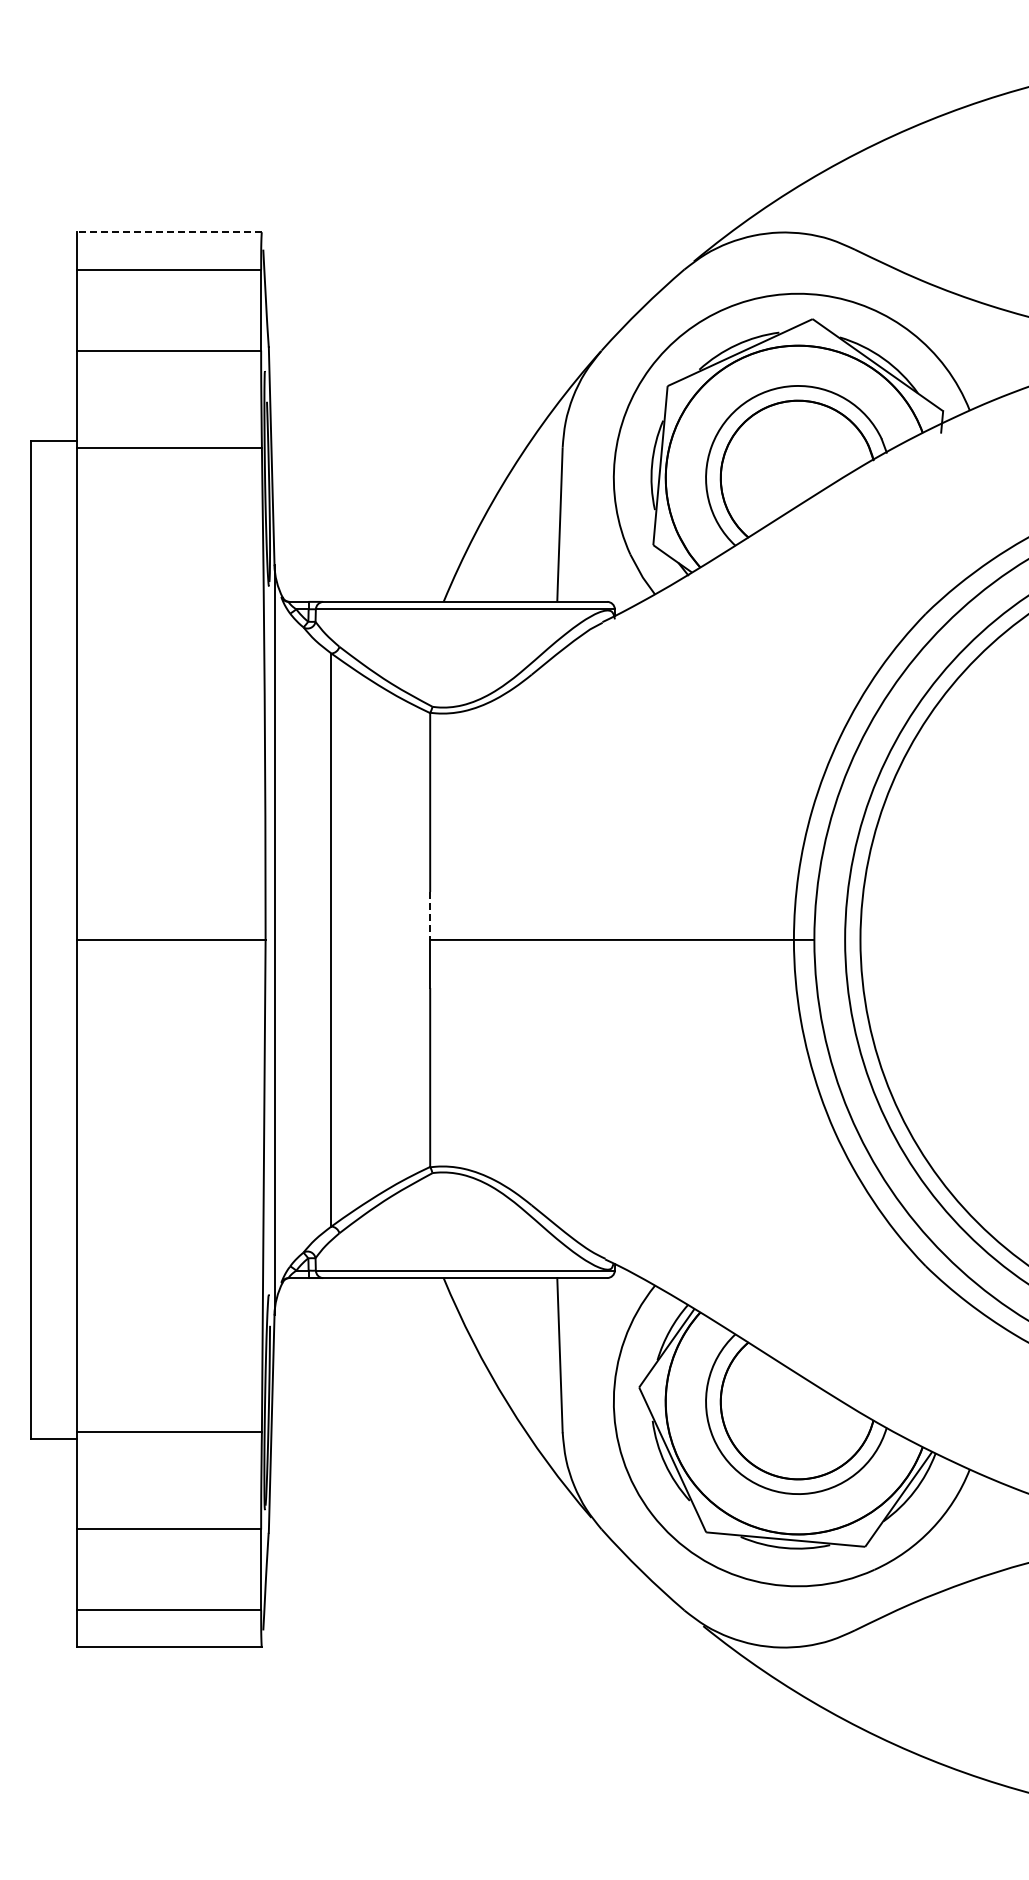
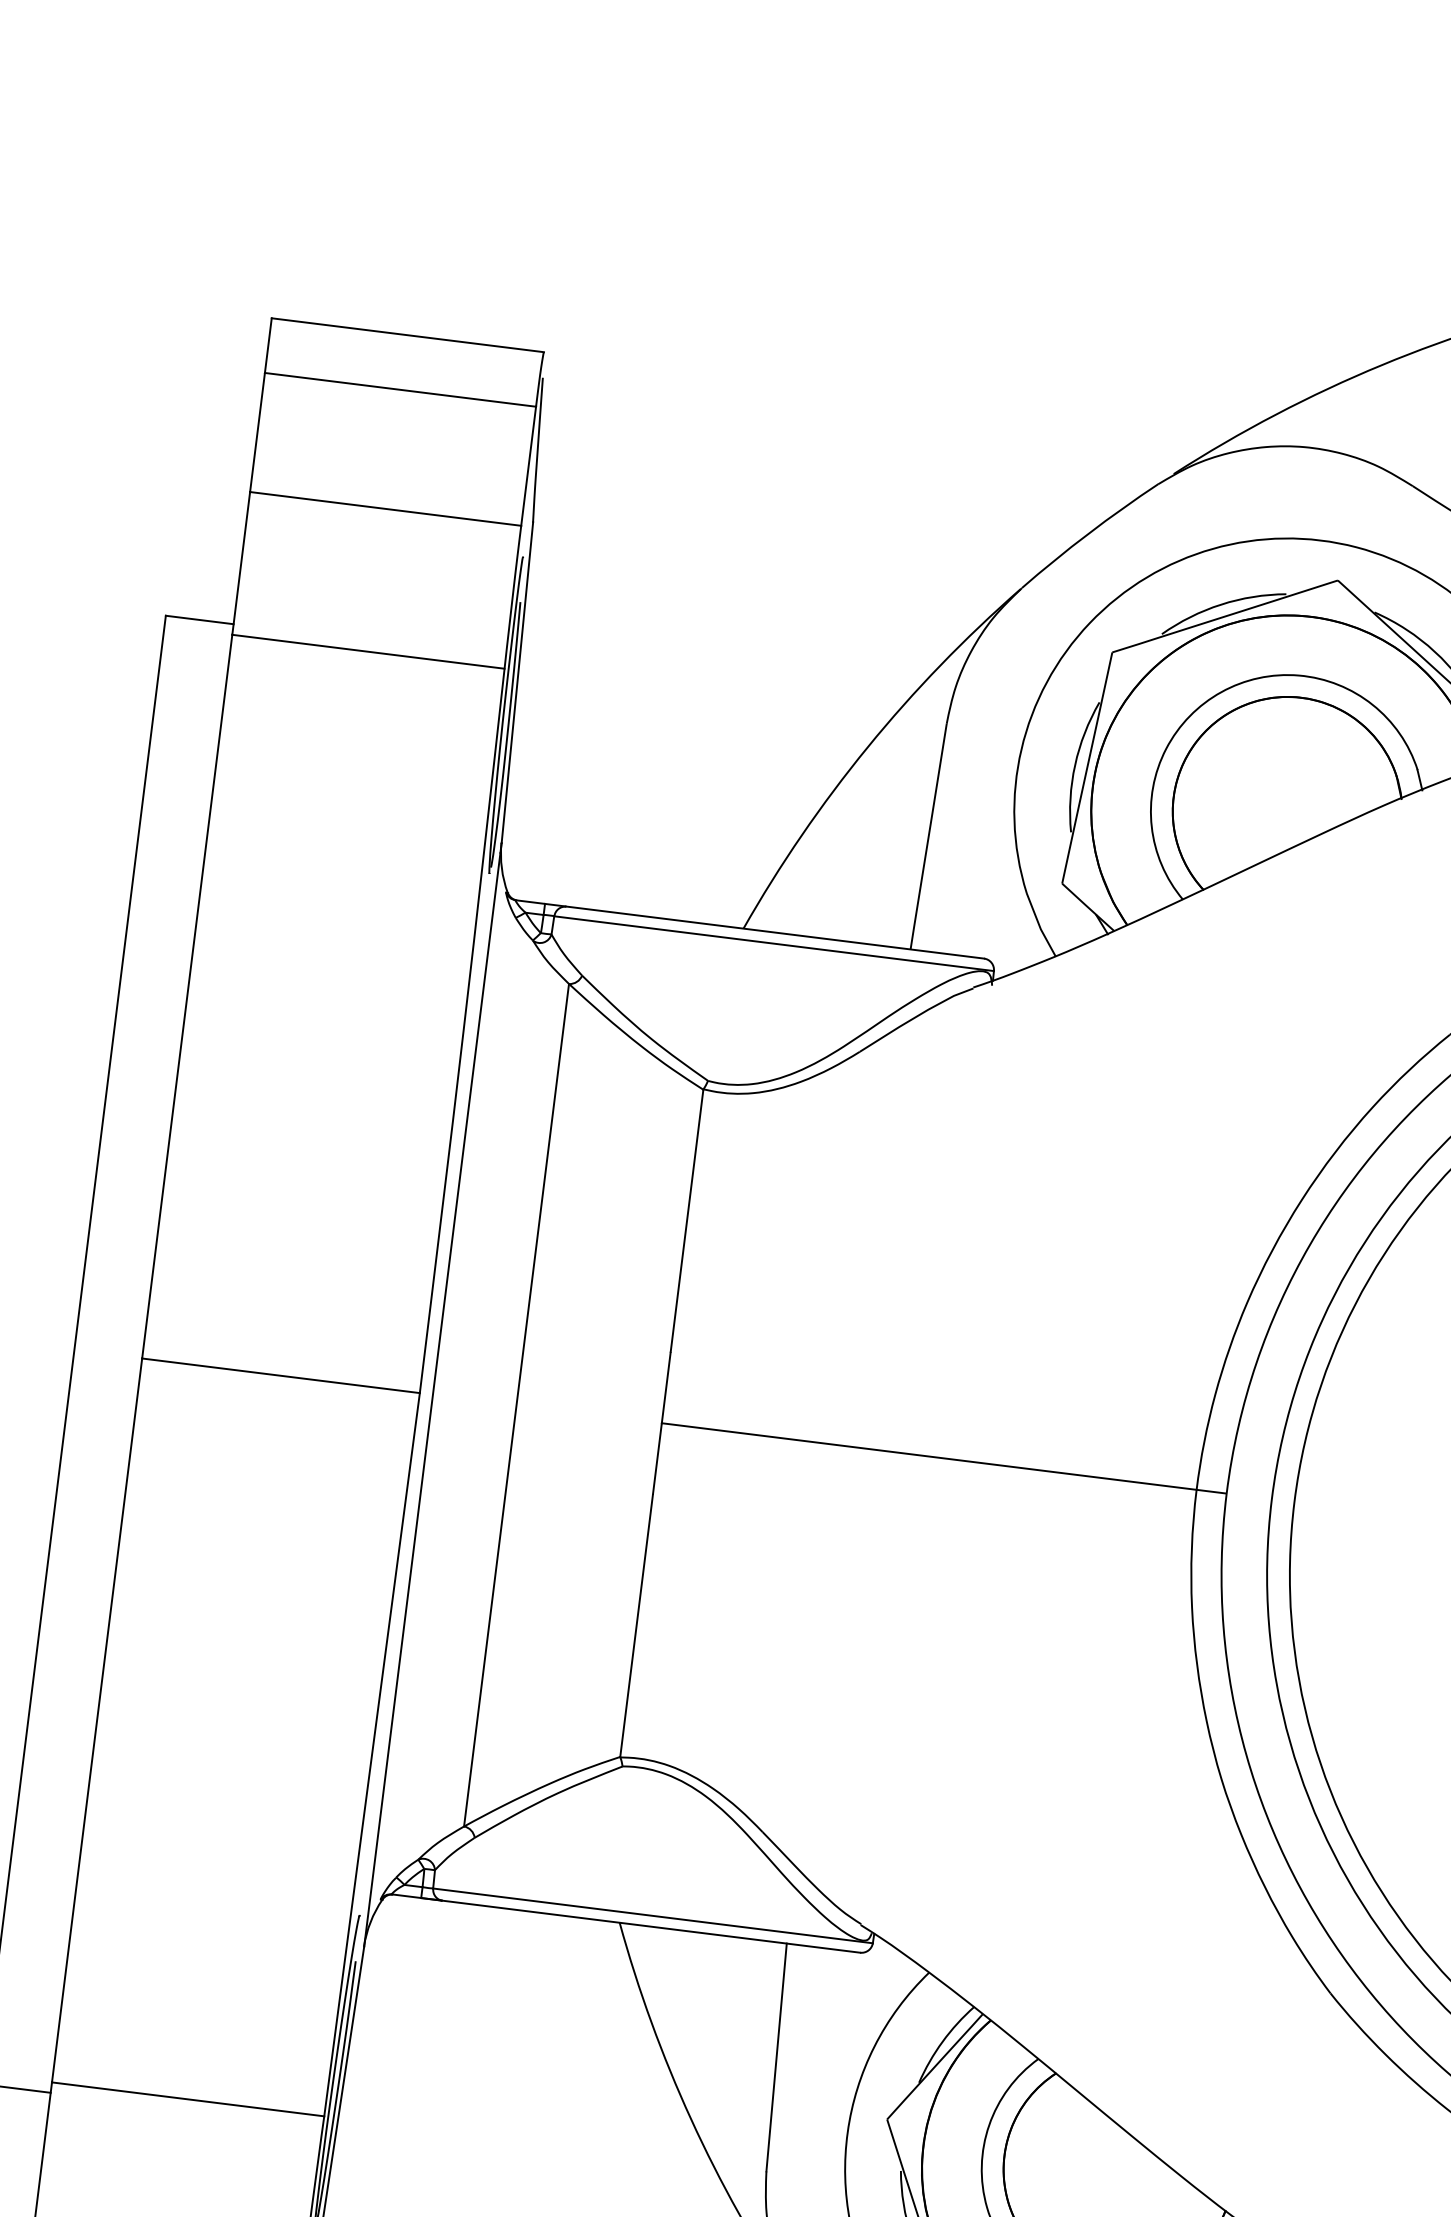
line: (169, 232) -> (408, 335), dashed -> solid
line: (430, 915) -> (666, 1387), dashed -> solid

